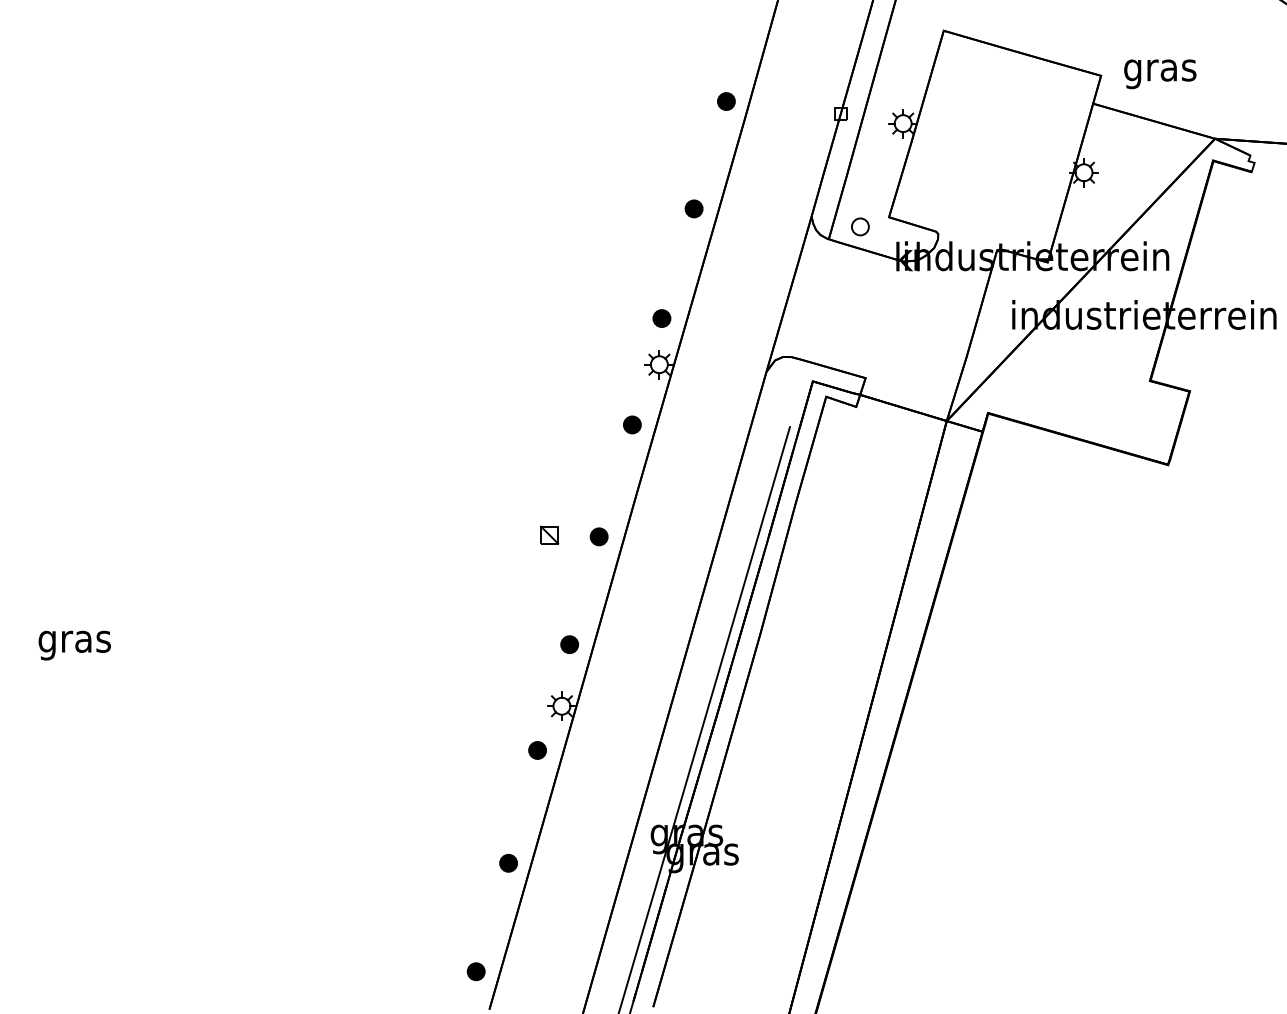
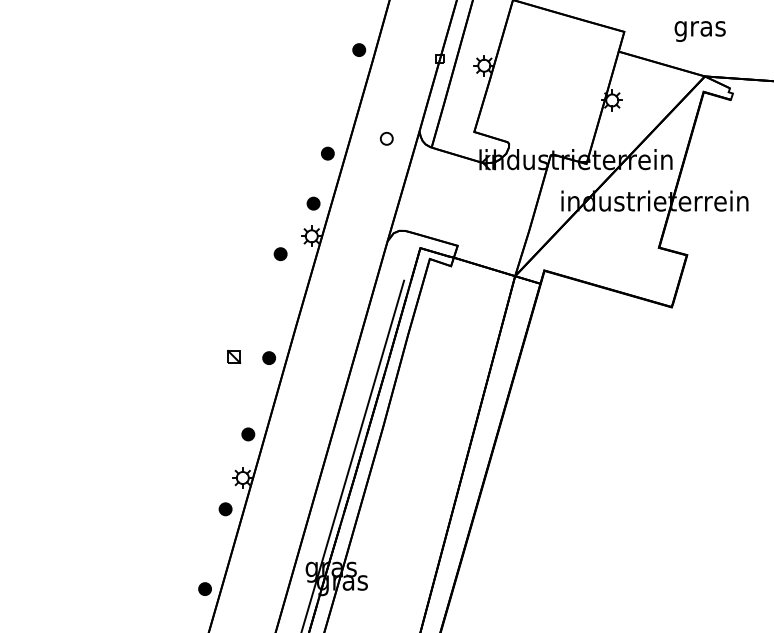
text: (1160, 74) -> (700, 31), moved
part: (693, 208) -> (327, 153), moved
part: (860, 226) -> (386, 138), moved
part: (632, 424) -> (280, 253), moved

